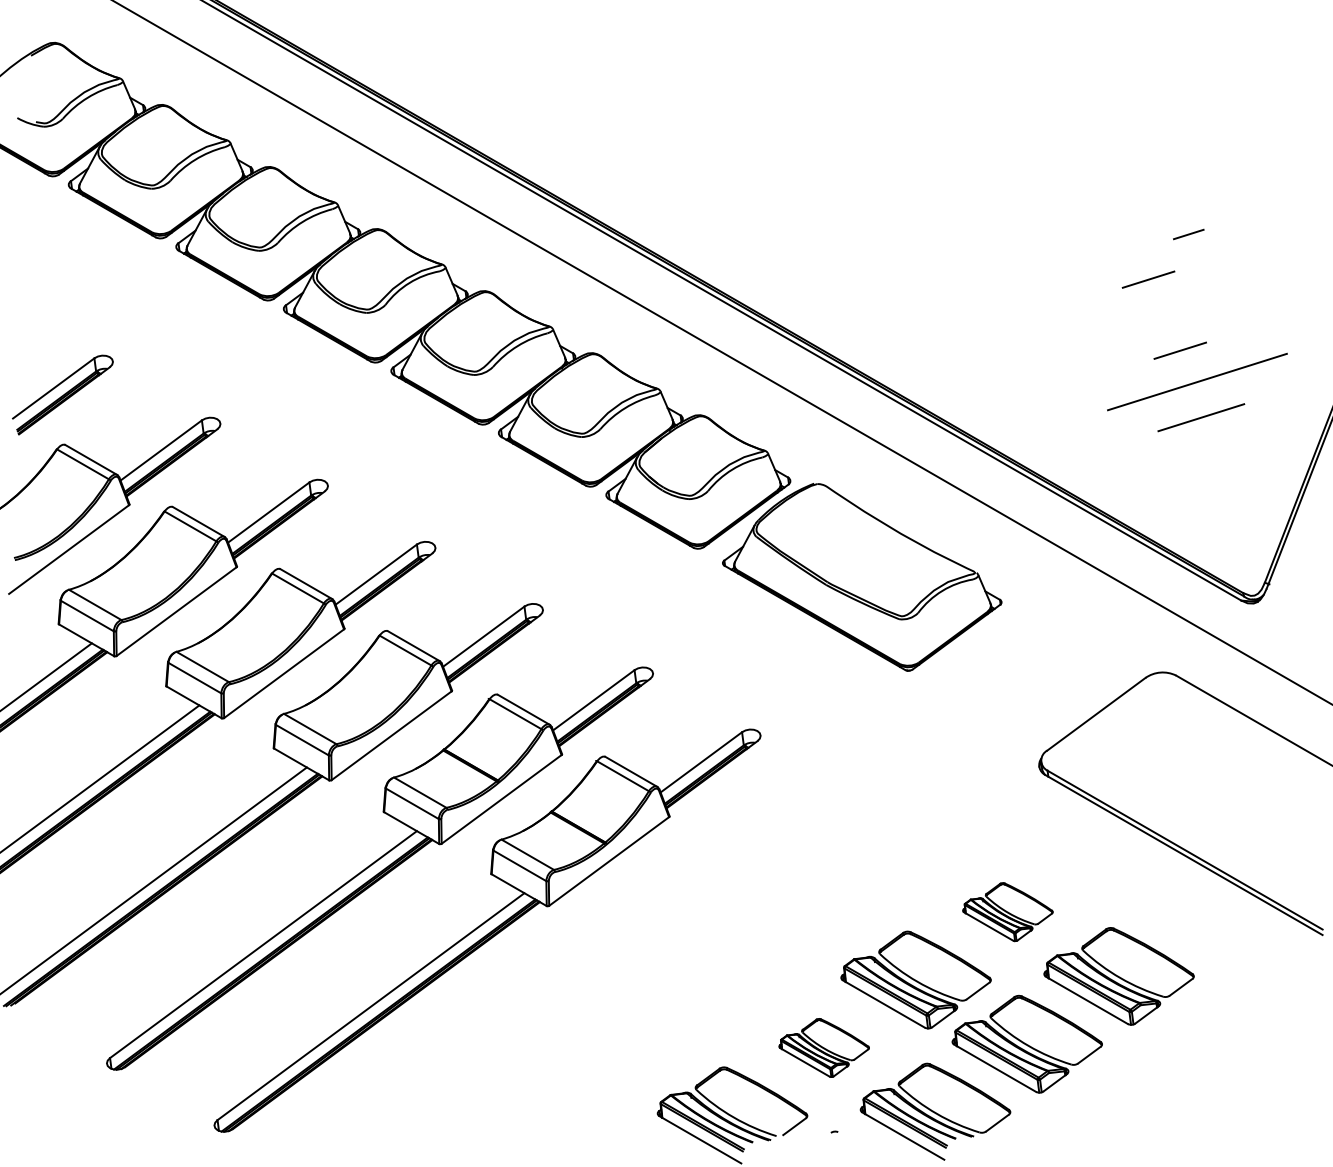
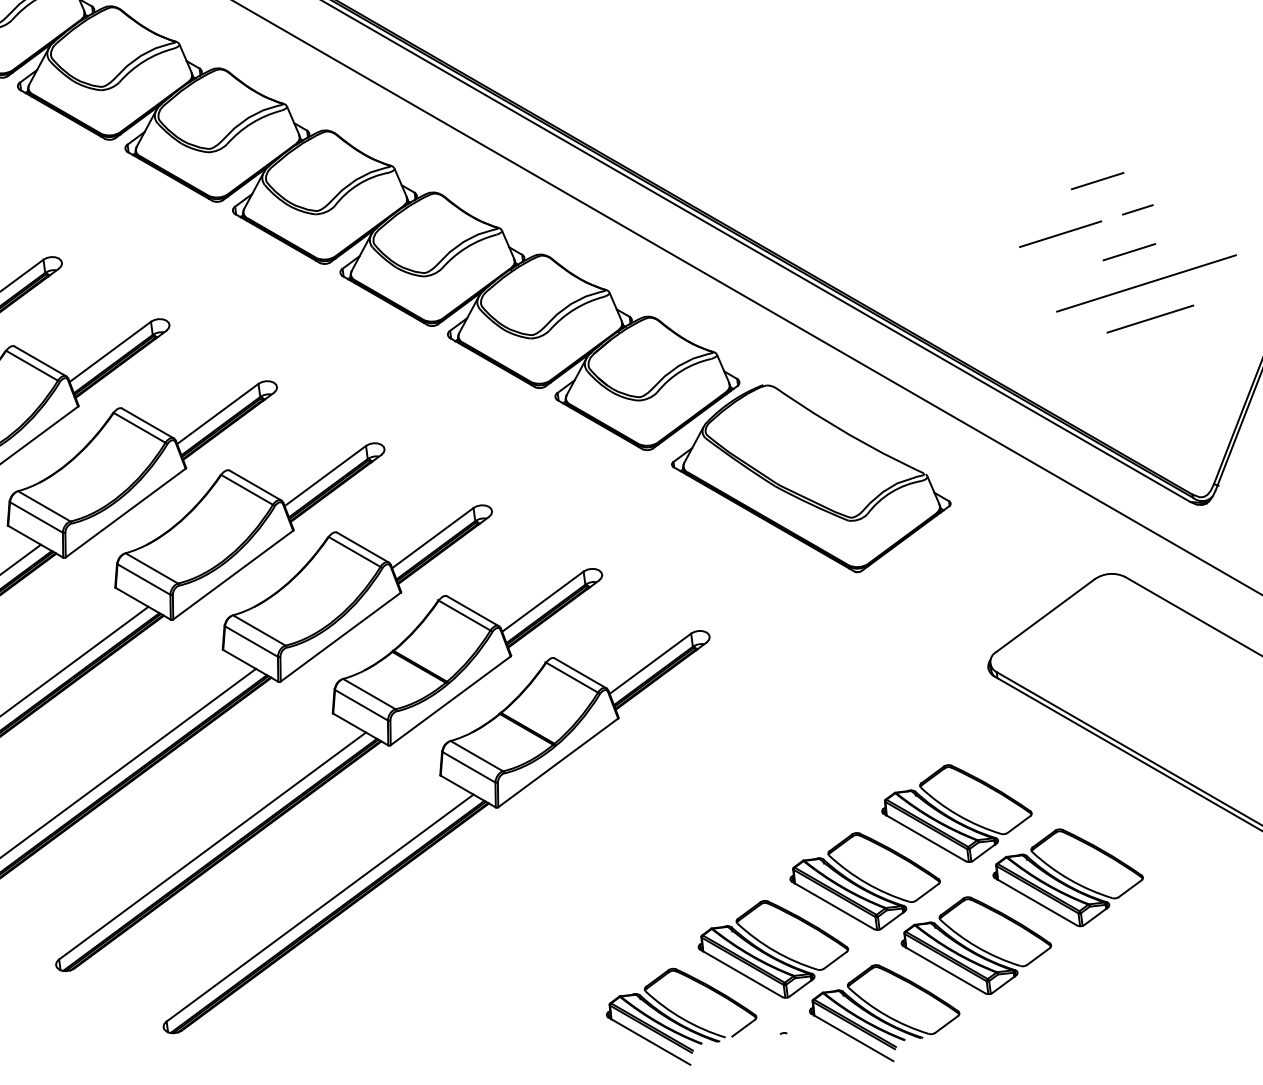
line: (1188, 234) -> (1137, 209), moved
line: (1111, 332) -> (1060, 233), added
part: (1007, 911) -> (956, 812), size x1.67
part: (823, 1047) -> (772, 948), size x1.67

